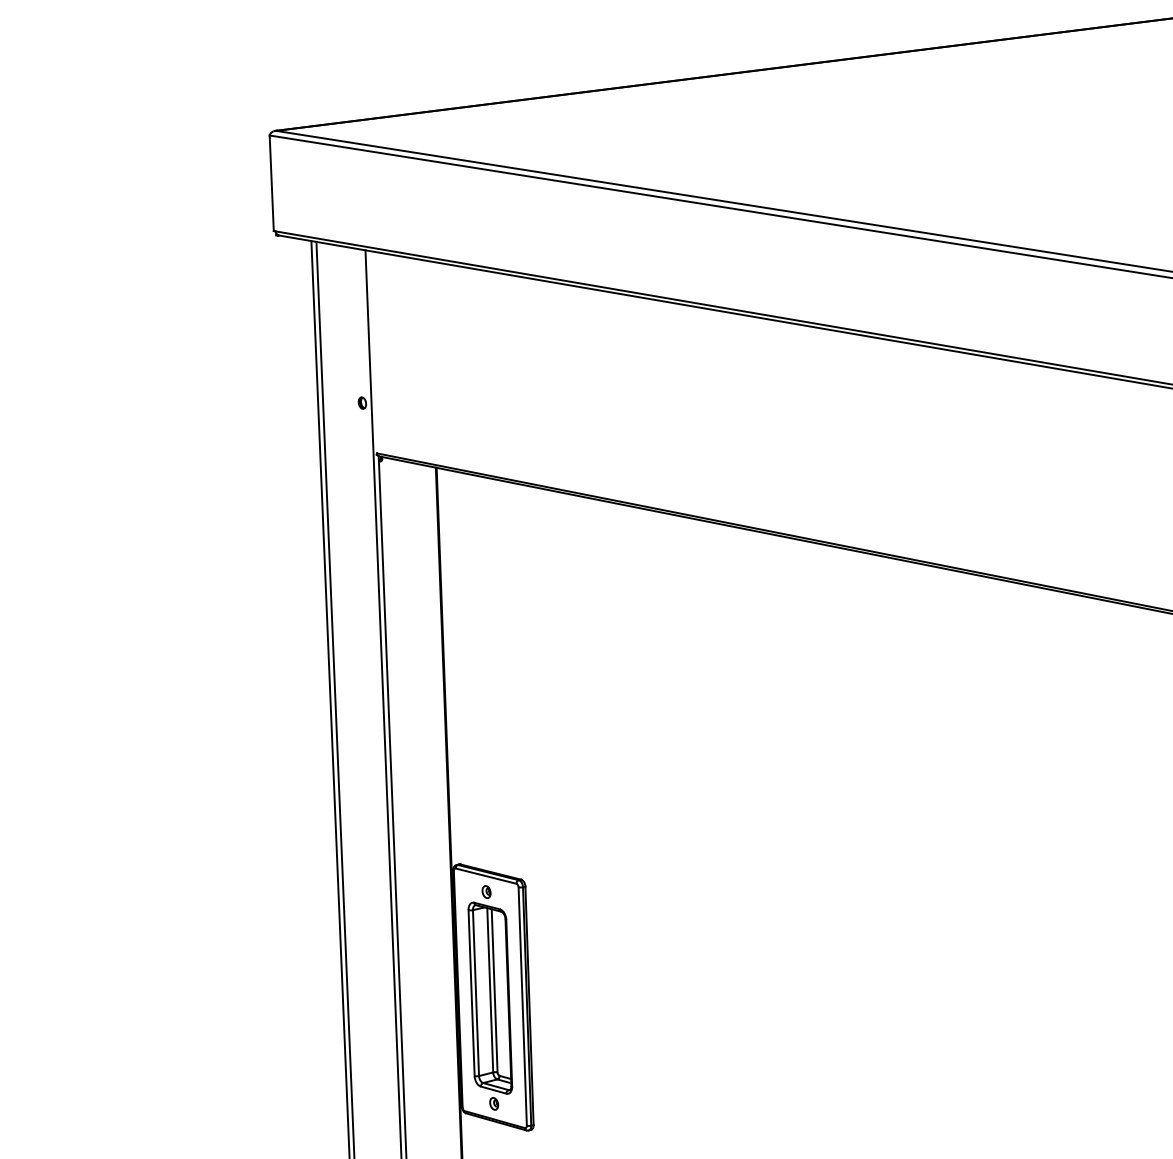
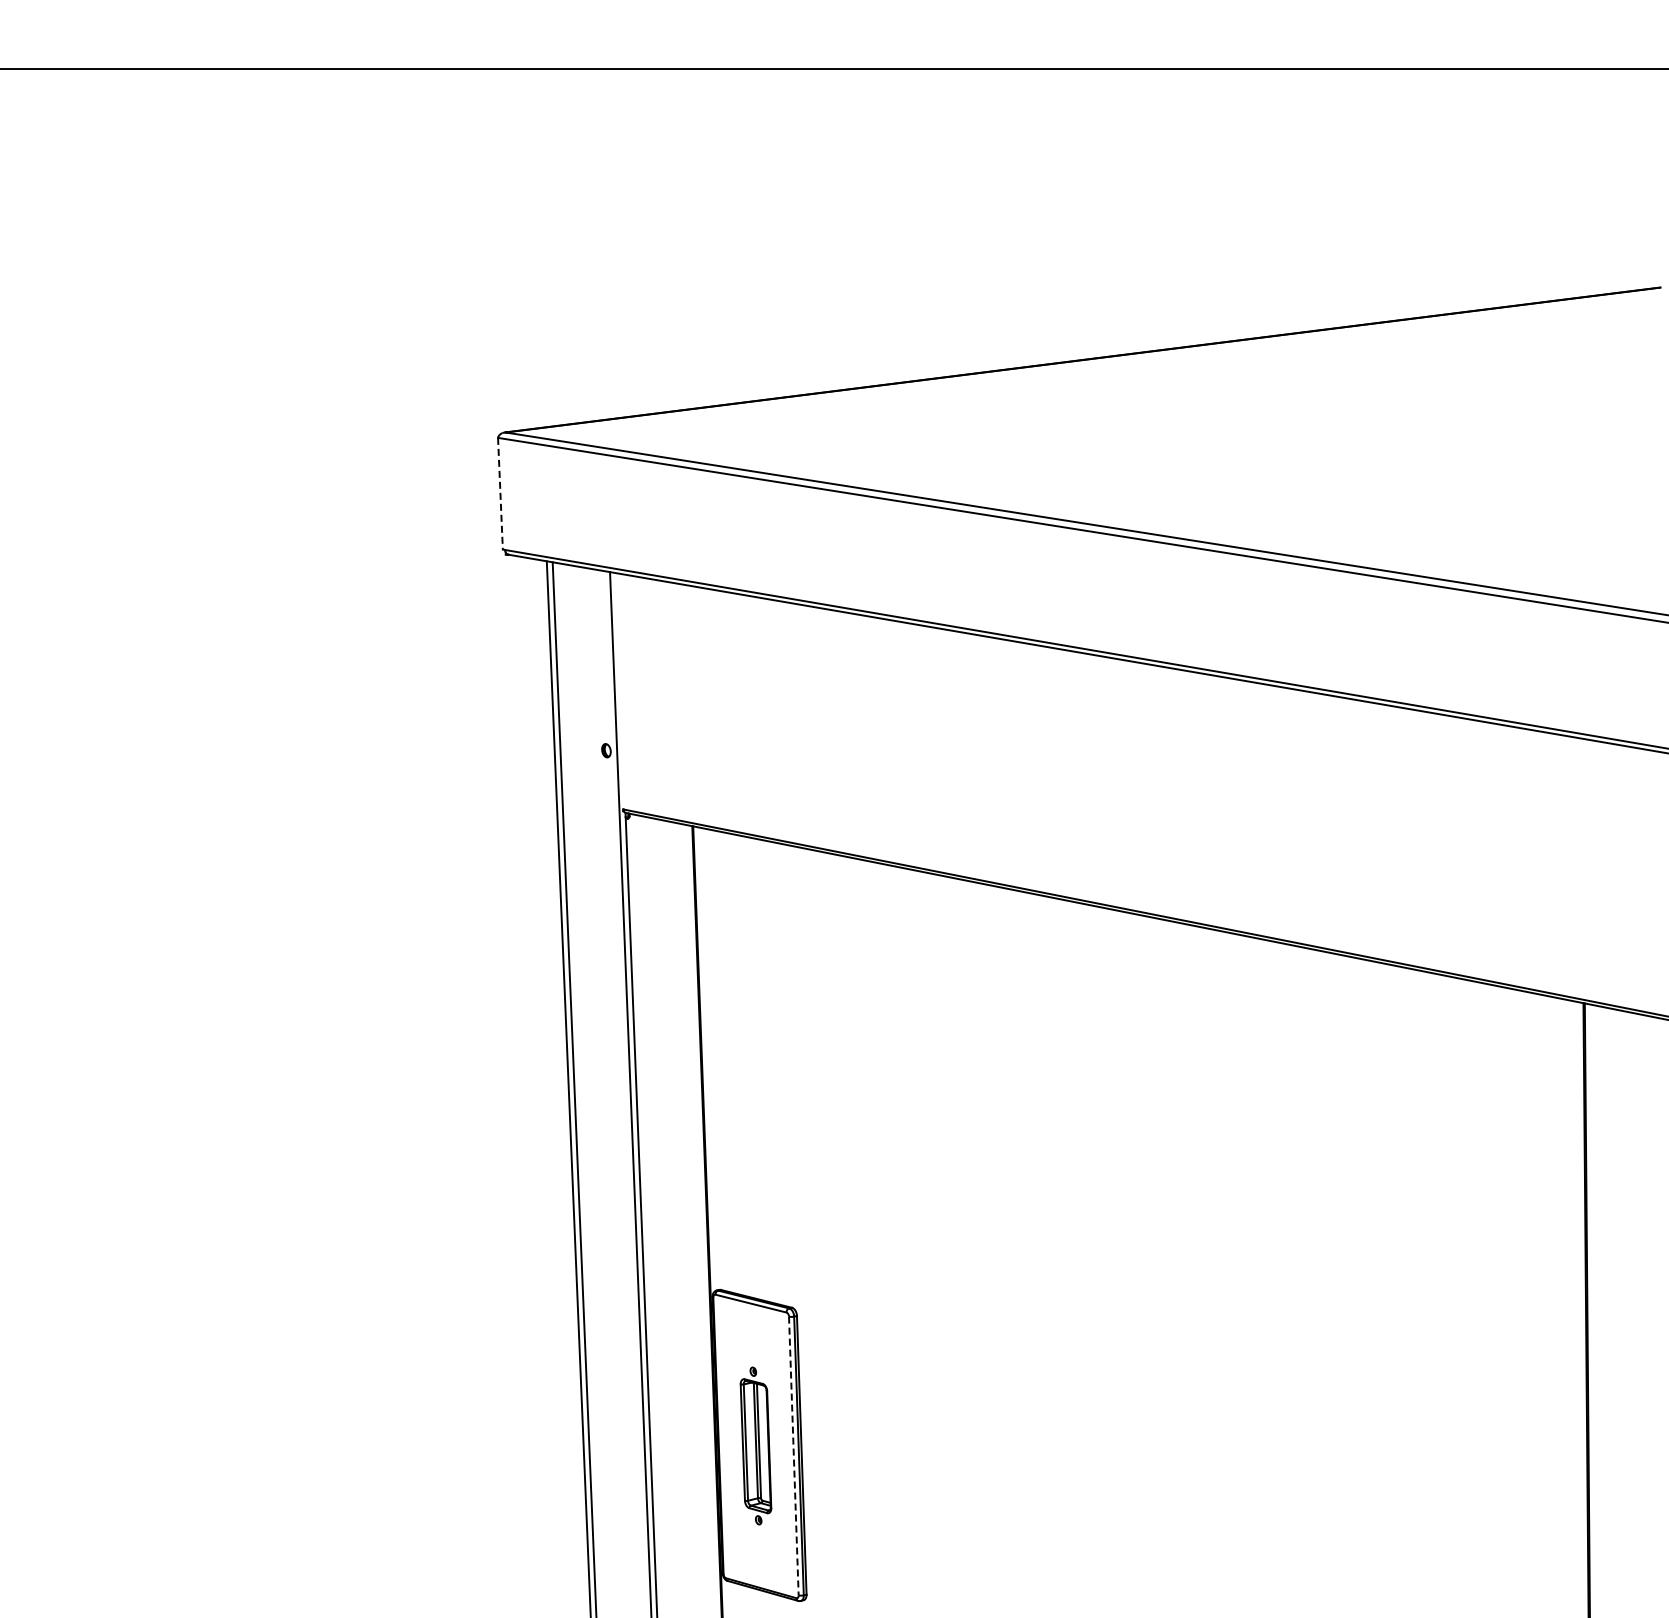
line: (271, 183) -> (500, 493), solid -> dashed
part: (489, 997) -> (755, 1445), size x0.6
line: (522, 1006) -> (793, 1456), solid -> dashed

